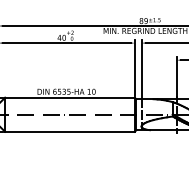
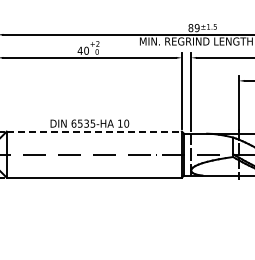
line: (70, 97) -> (94, 131), solid -> dashed

